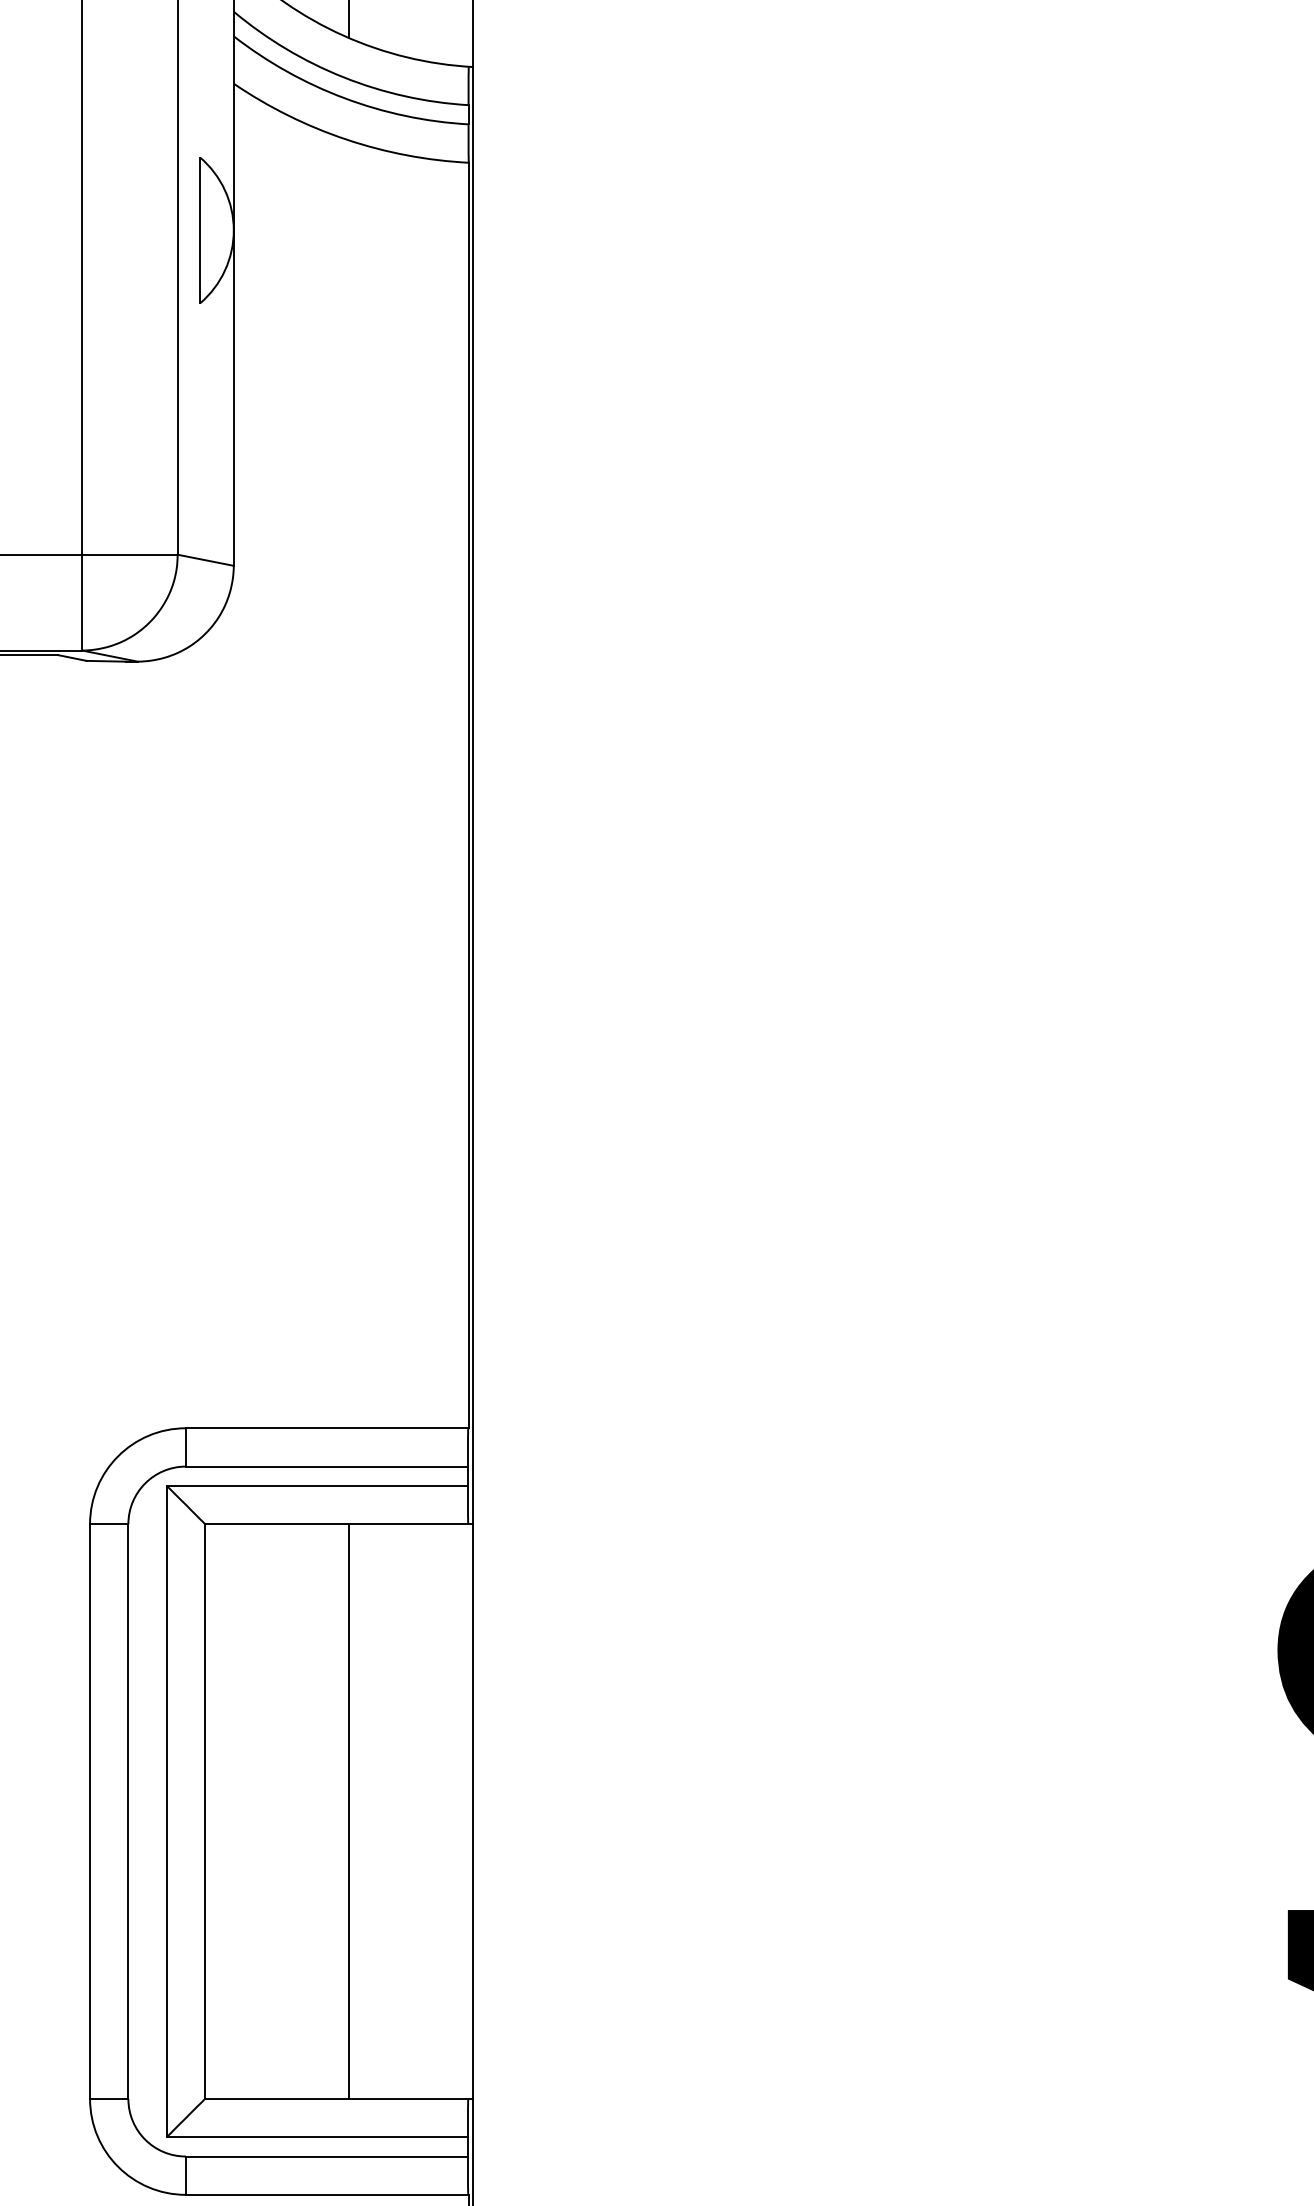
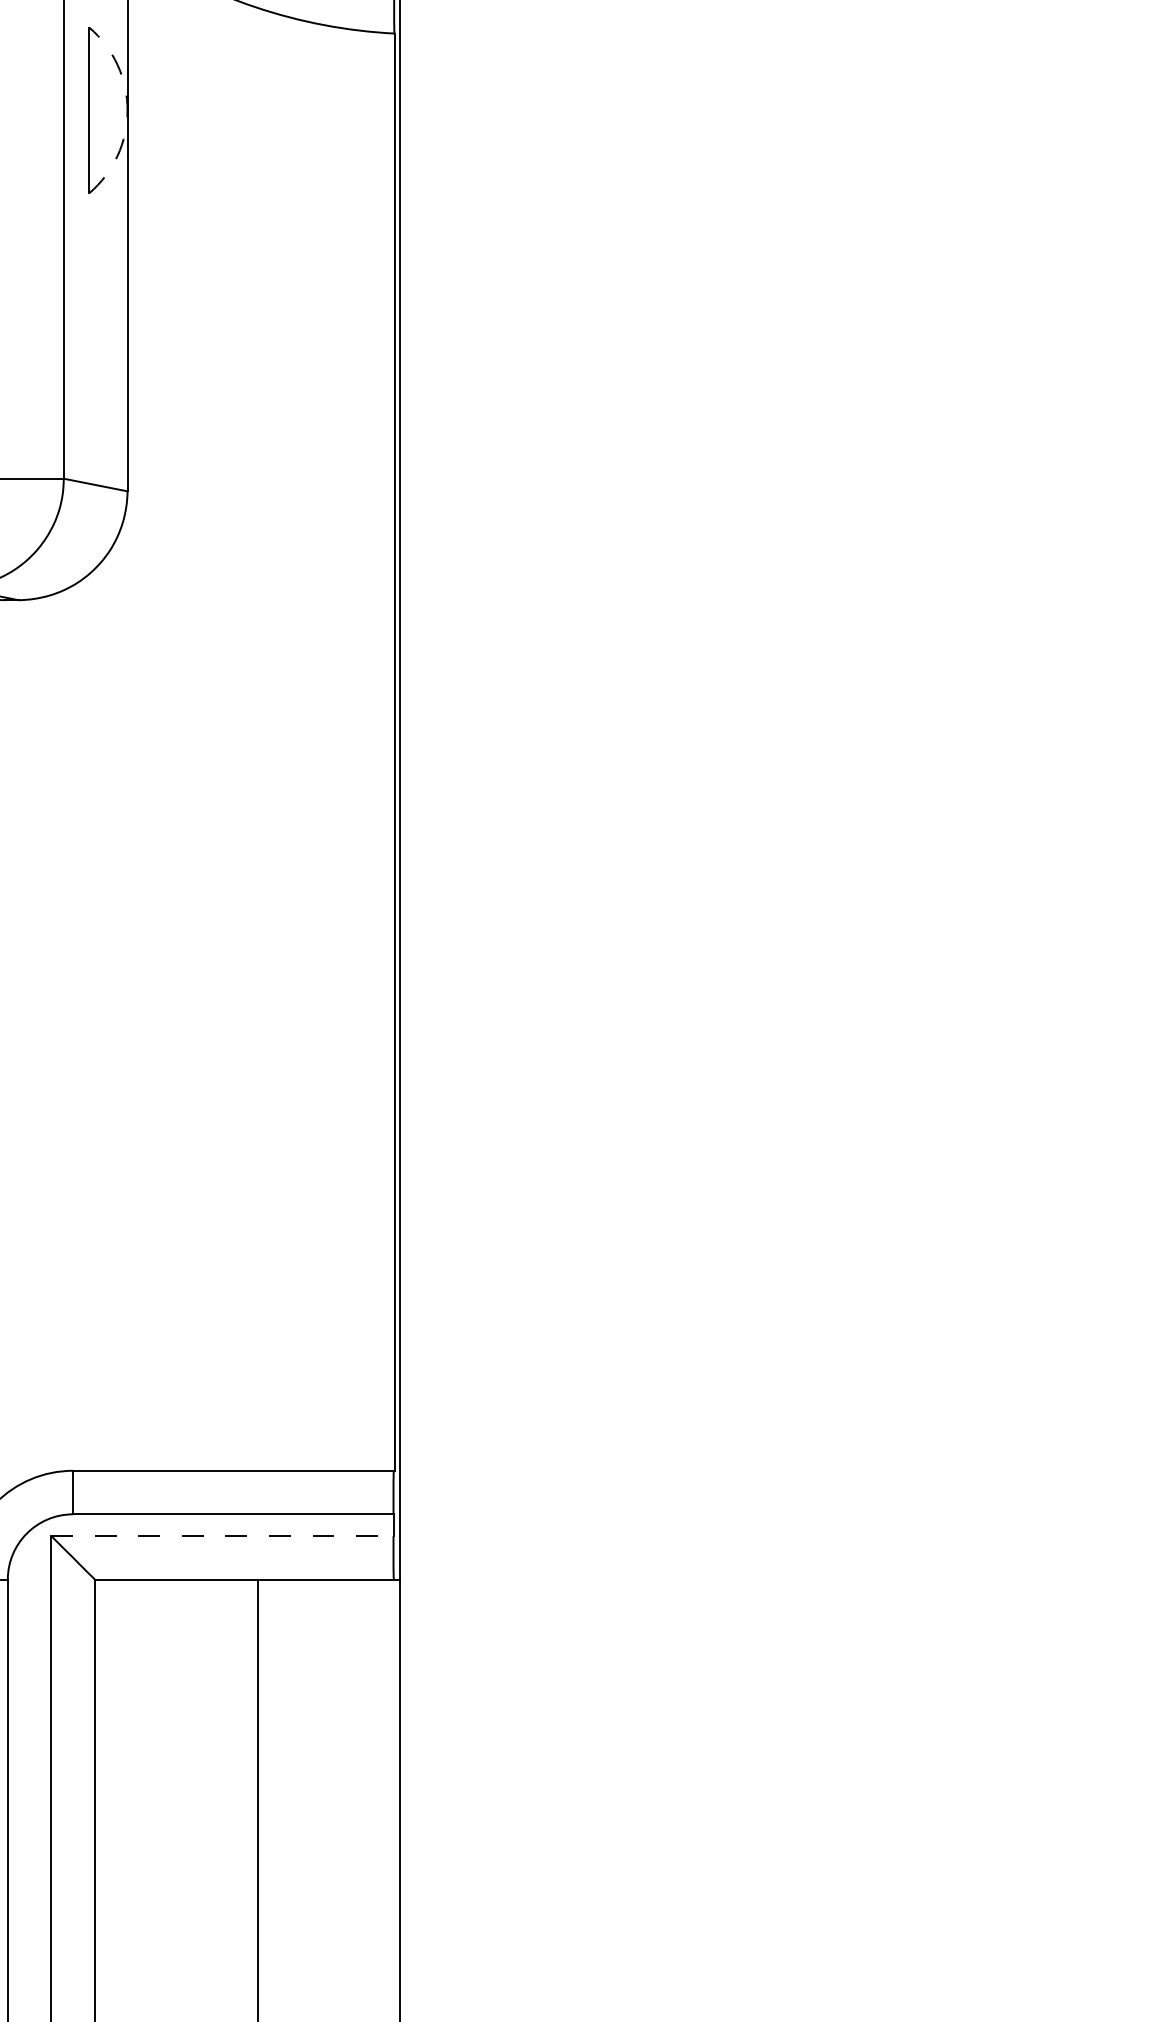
arc: (233, 230) -> (127, 110), solid -> dashed
line: (317, 1485) -> (222, 1535), solid -> dashed

